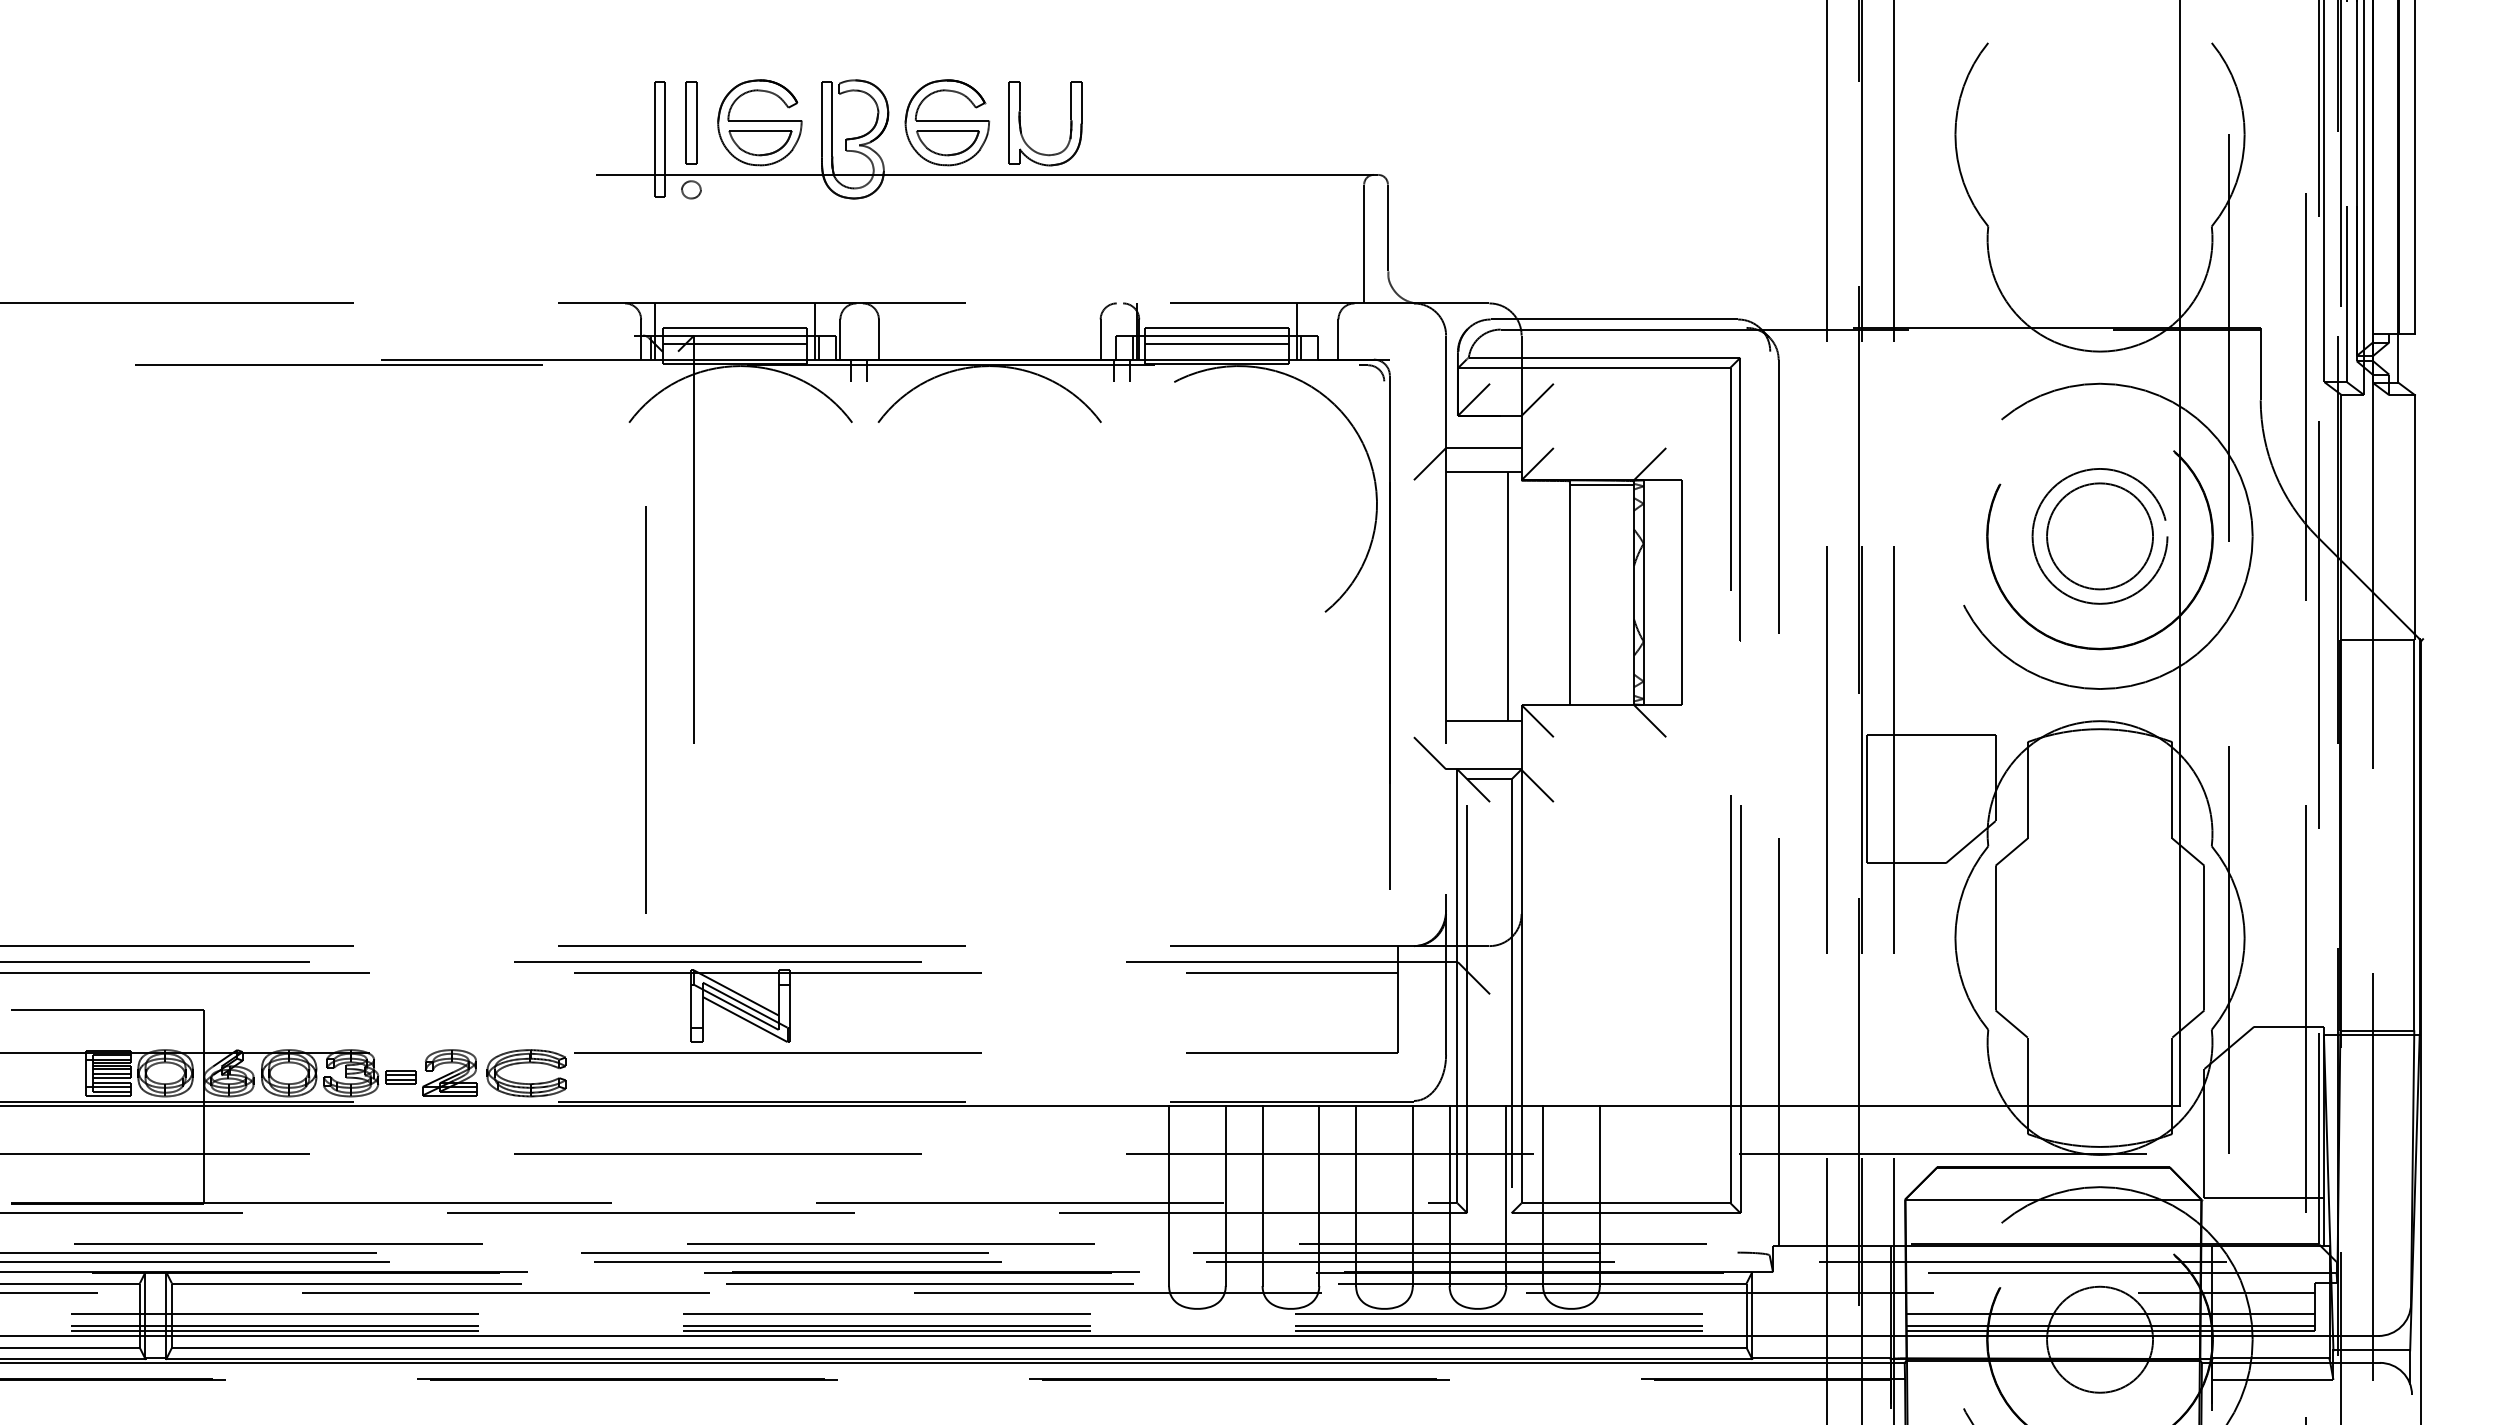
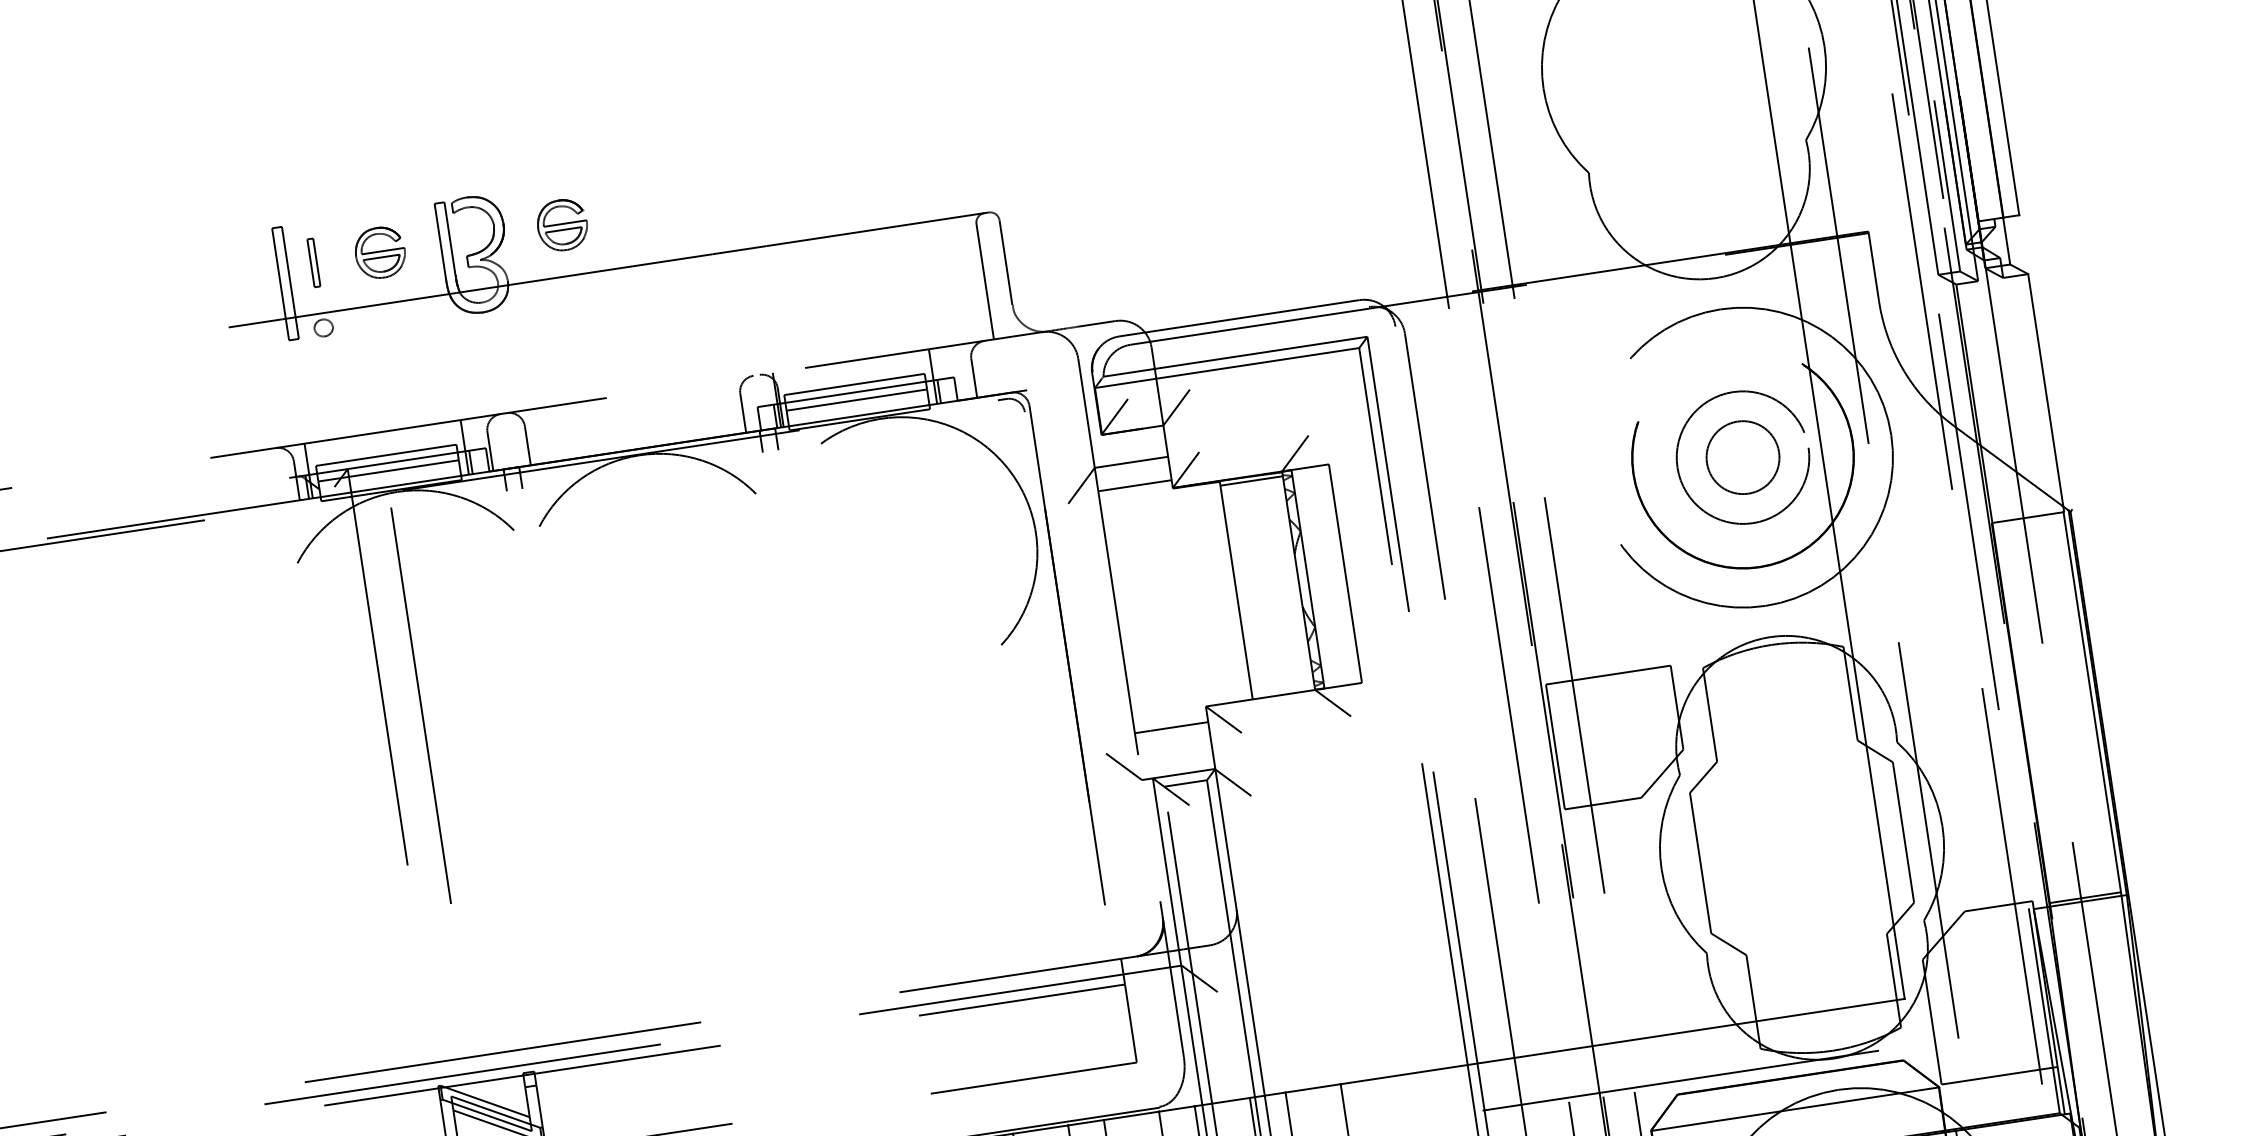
part: (691, 122) -> (313, 262), size x0.6
part: (759, 122) -> (379, 252), size x0.6
part: (947, 122) -> (562, 224), size x0.6
part: (1021, 126) -> (635, 217), removed
circle: (2100, 536) -> (1743, 457), size x0.7
line: (1507, 596) -> (1176, 603), removed
line: (645, 709) -> (420, 705), moved

